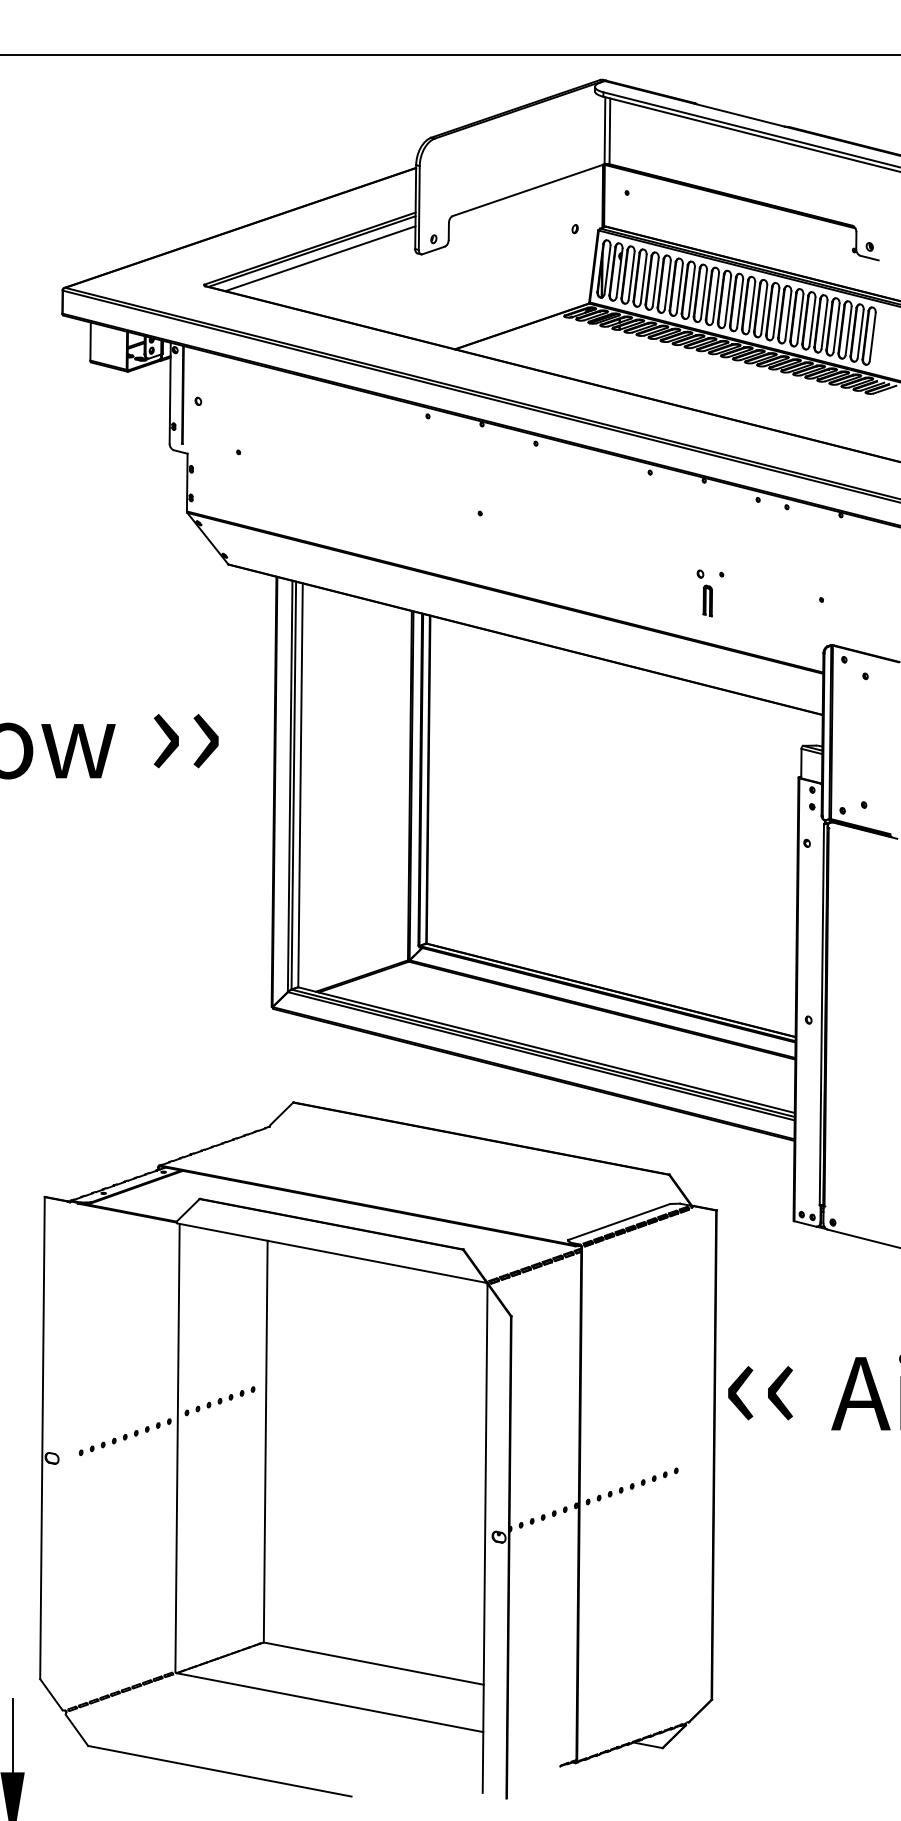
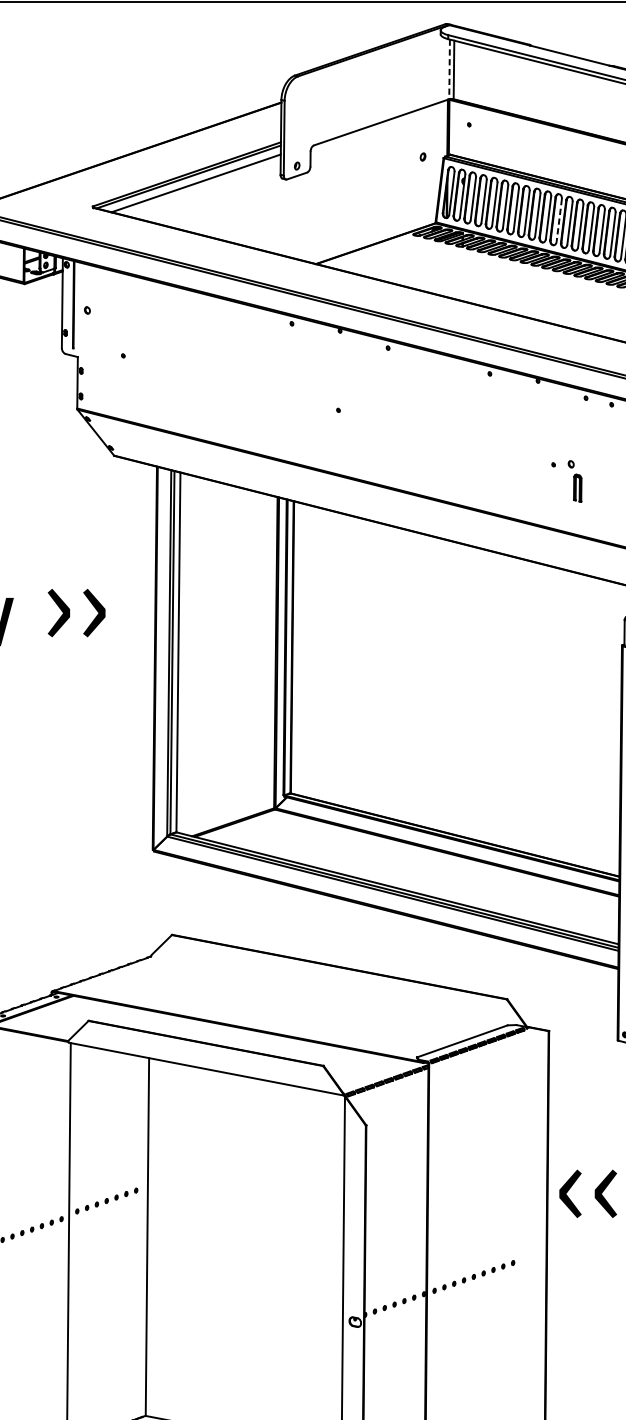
line: (604, 130) -> (449, 69), solid -> dashed
line: (728, 300) -> (559, 220), solid -> dashed
part: (704, 593) -> (574, 481), moved

